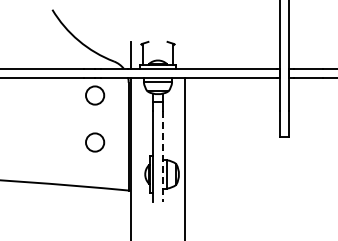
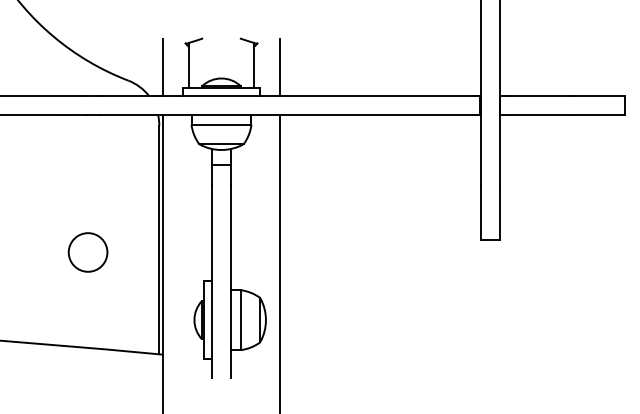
line: (185, 54) -> (279, 65), added
circle: (95, 95) -> (88, 152), removed
line: (162, 156) -> (231, 282), dashed -> solid

